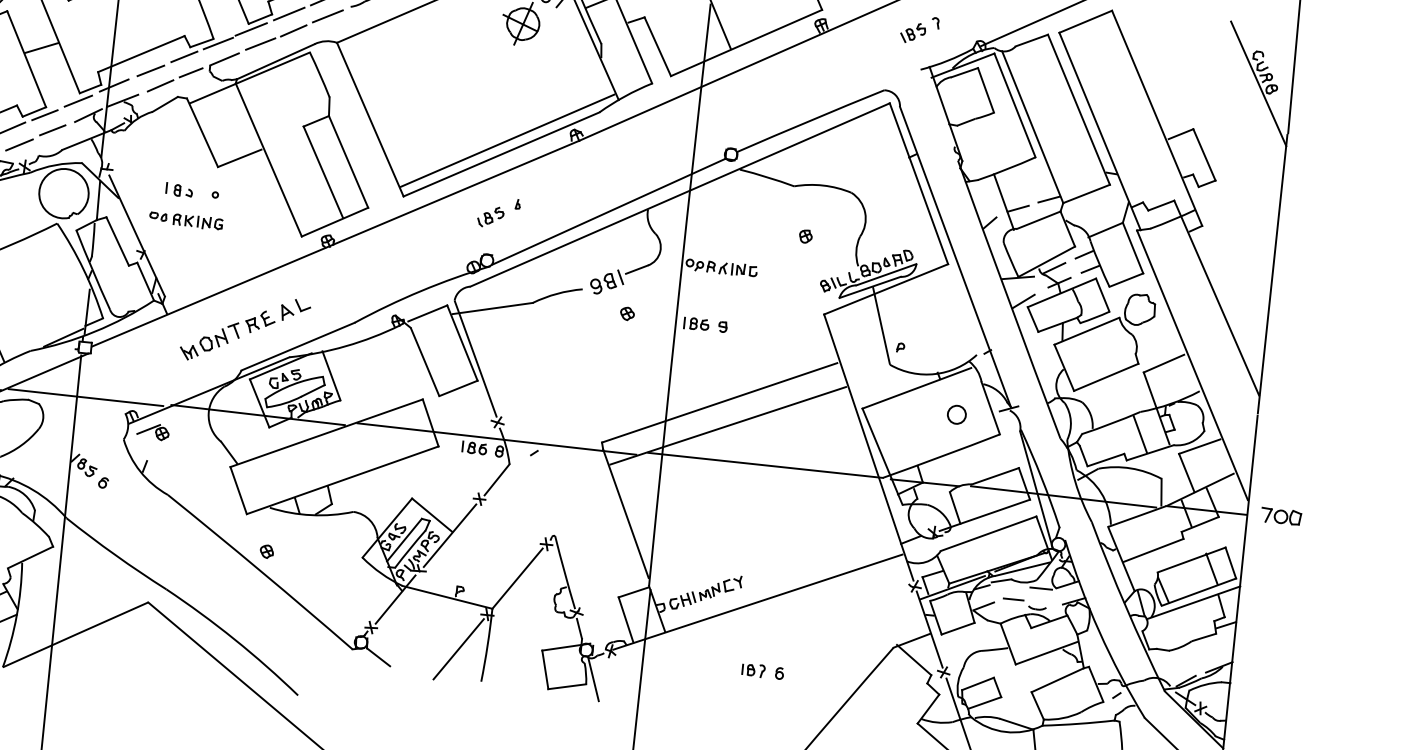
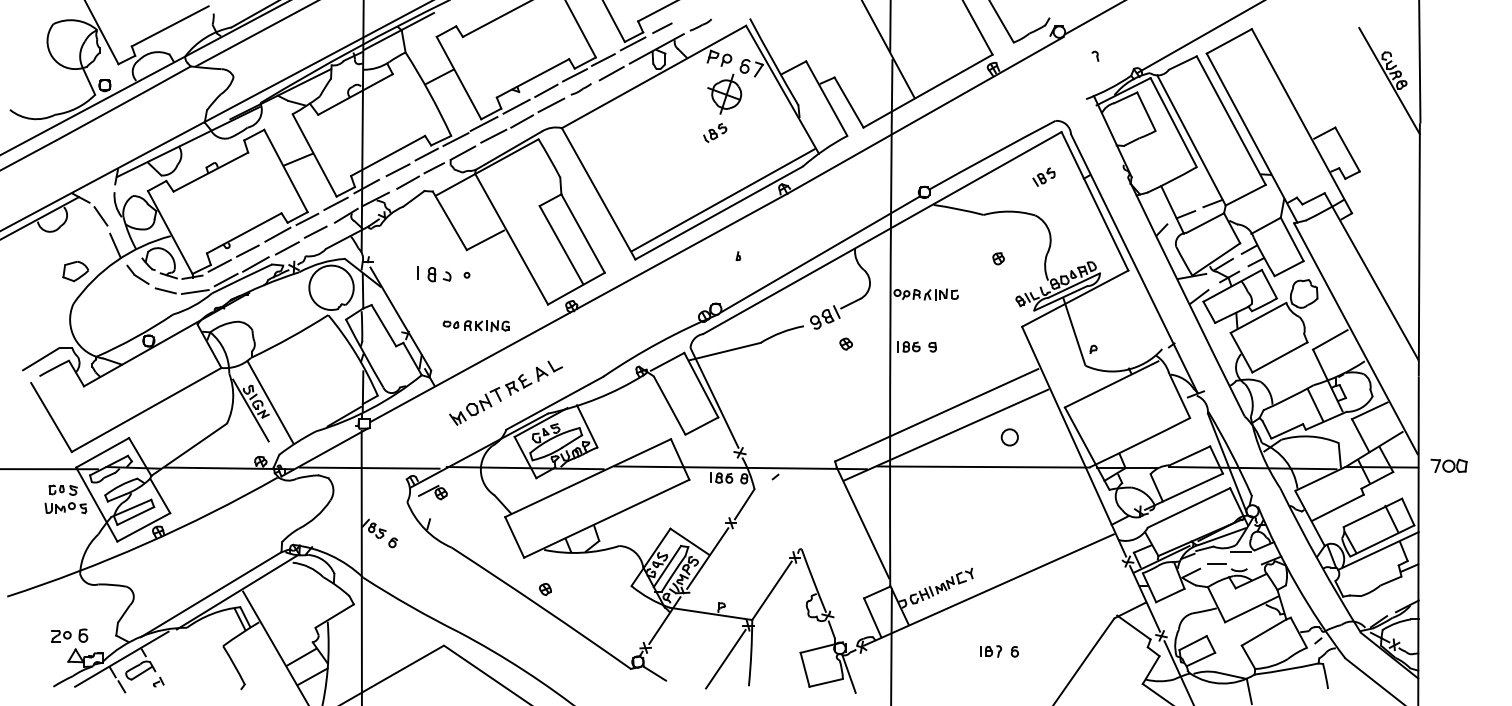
part: (912, 32) -> (1043, 176), moved
part: (179, 190) -> (434, 274), size x1.4
part: (491, 216) -> (715, 132), moved
part: (185, 221) -> (475, 326), moved
circle: (956, 414) -> (1009, 437), moved

